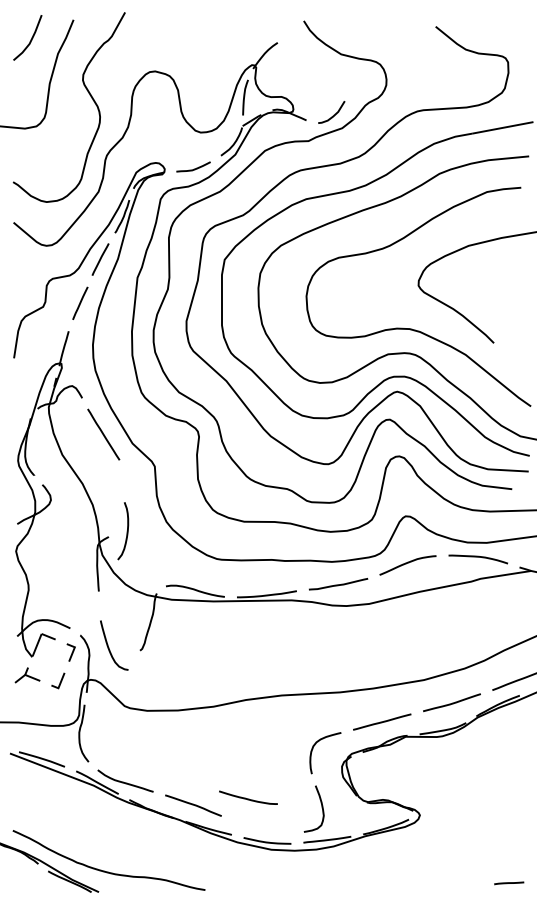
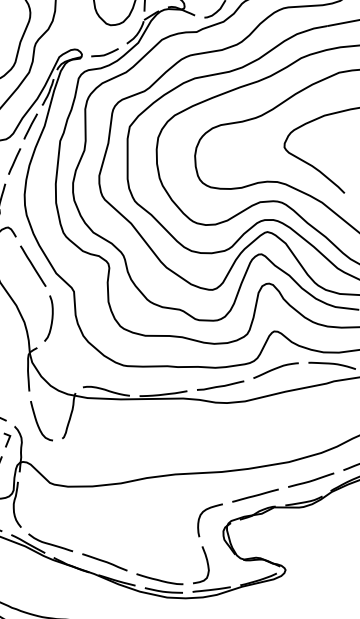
curve: (126, 531) -> (51, 318), moved
curve: (109, 647) -> (37, 422), moved
curve: (248, 798) -> (159, 579), moved

